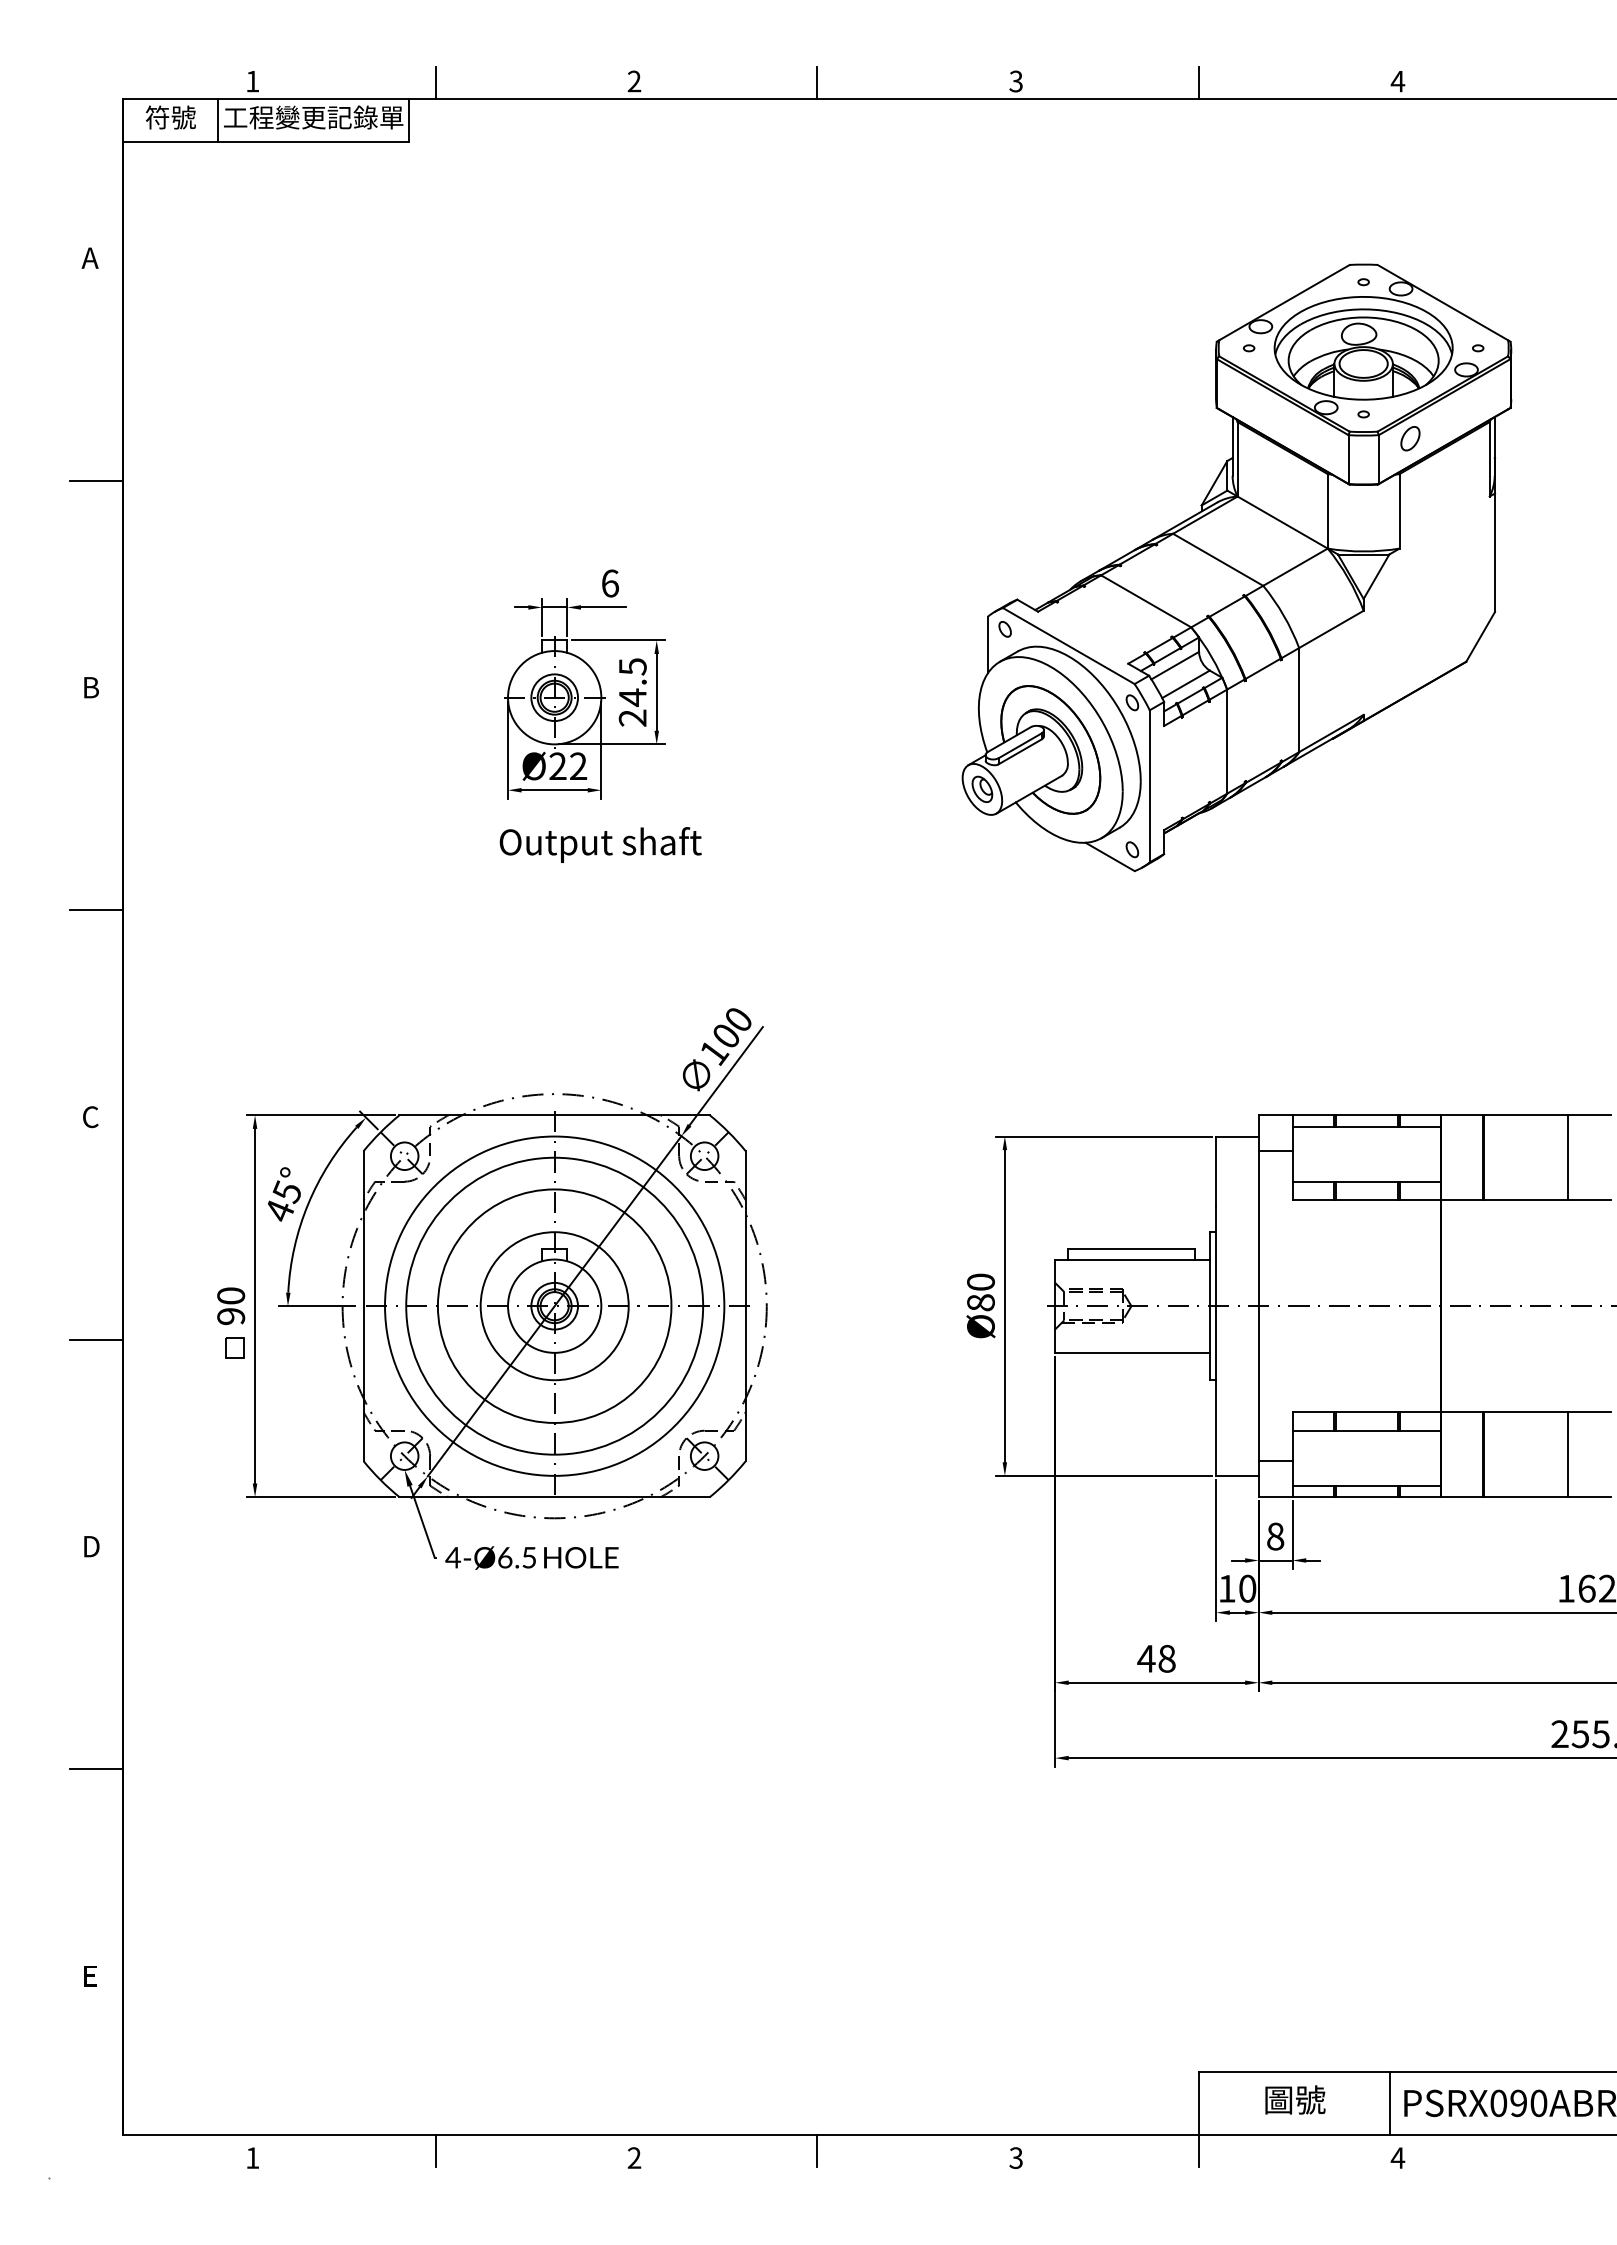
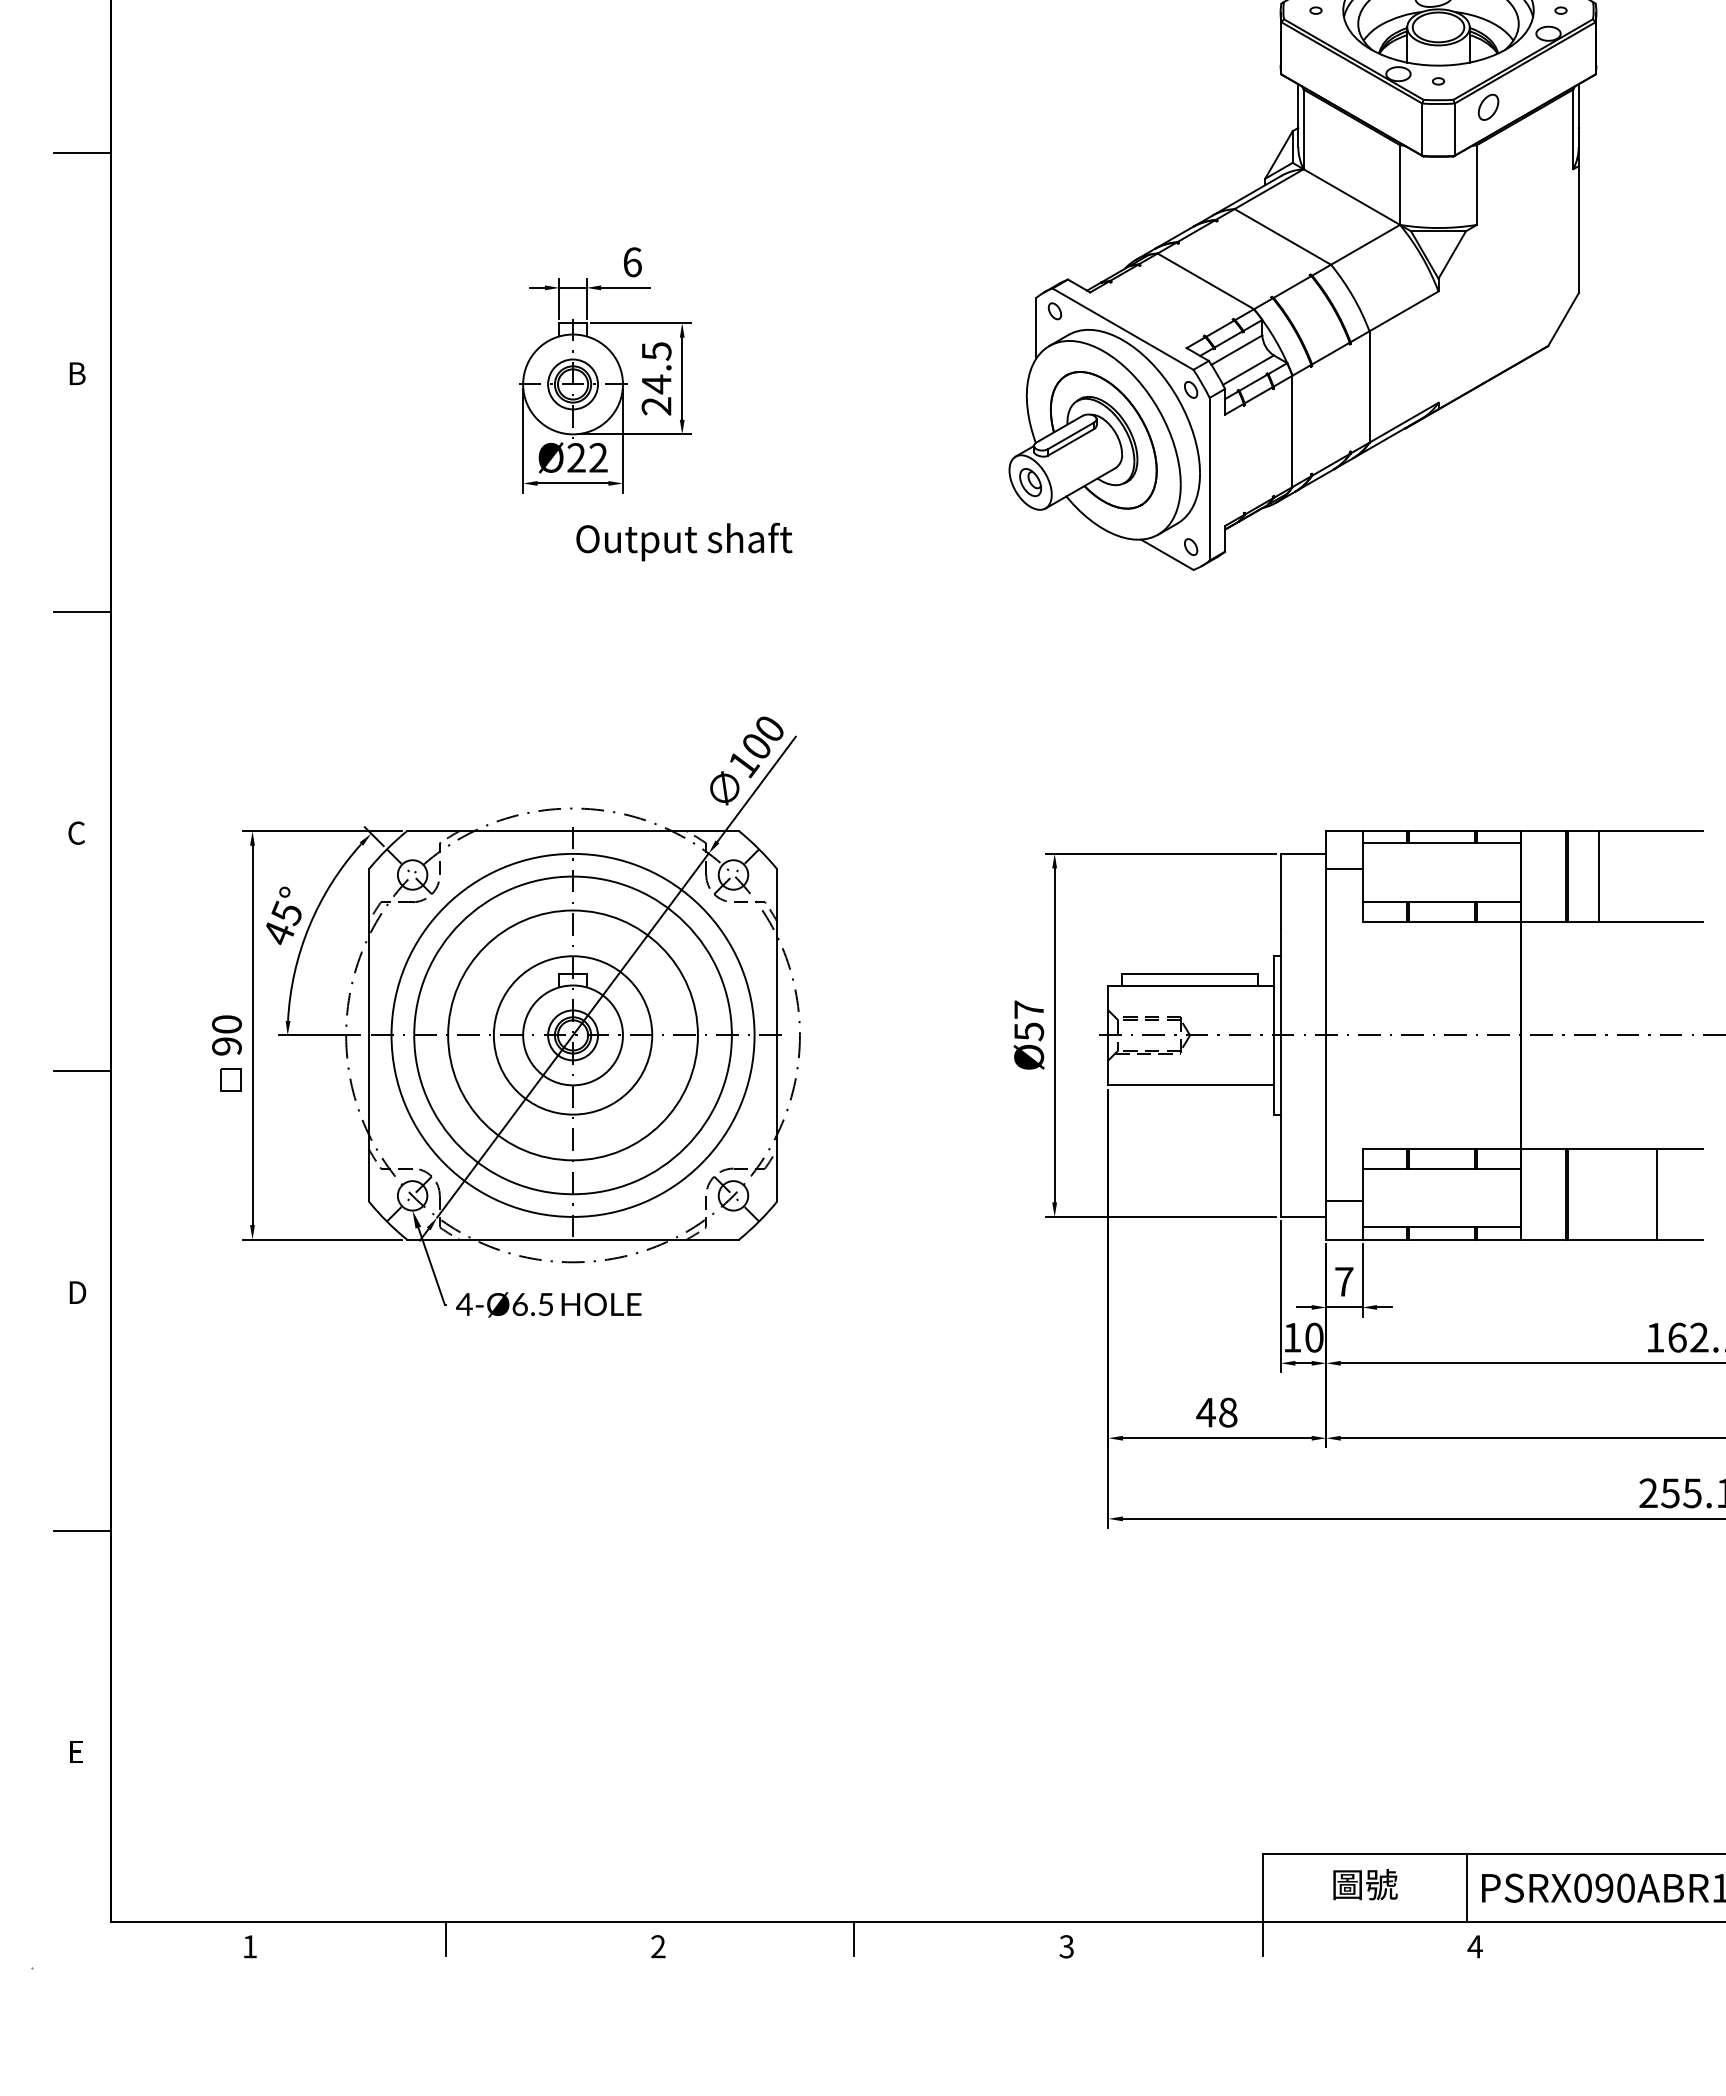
text: (600, 844) -> (684, 541), moved
line: (1567, 1157) -> (1598, 876), moved
text: (980, 1292) -> (1028, 1020), Ø80 -> Ø57
text: (1275, 1536) -> (1344, 1281), 8 -> 7

